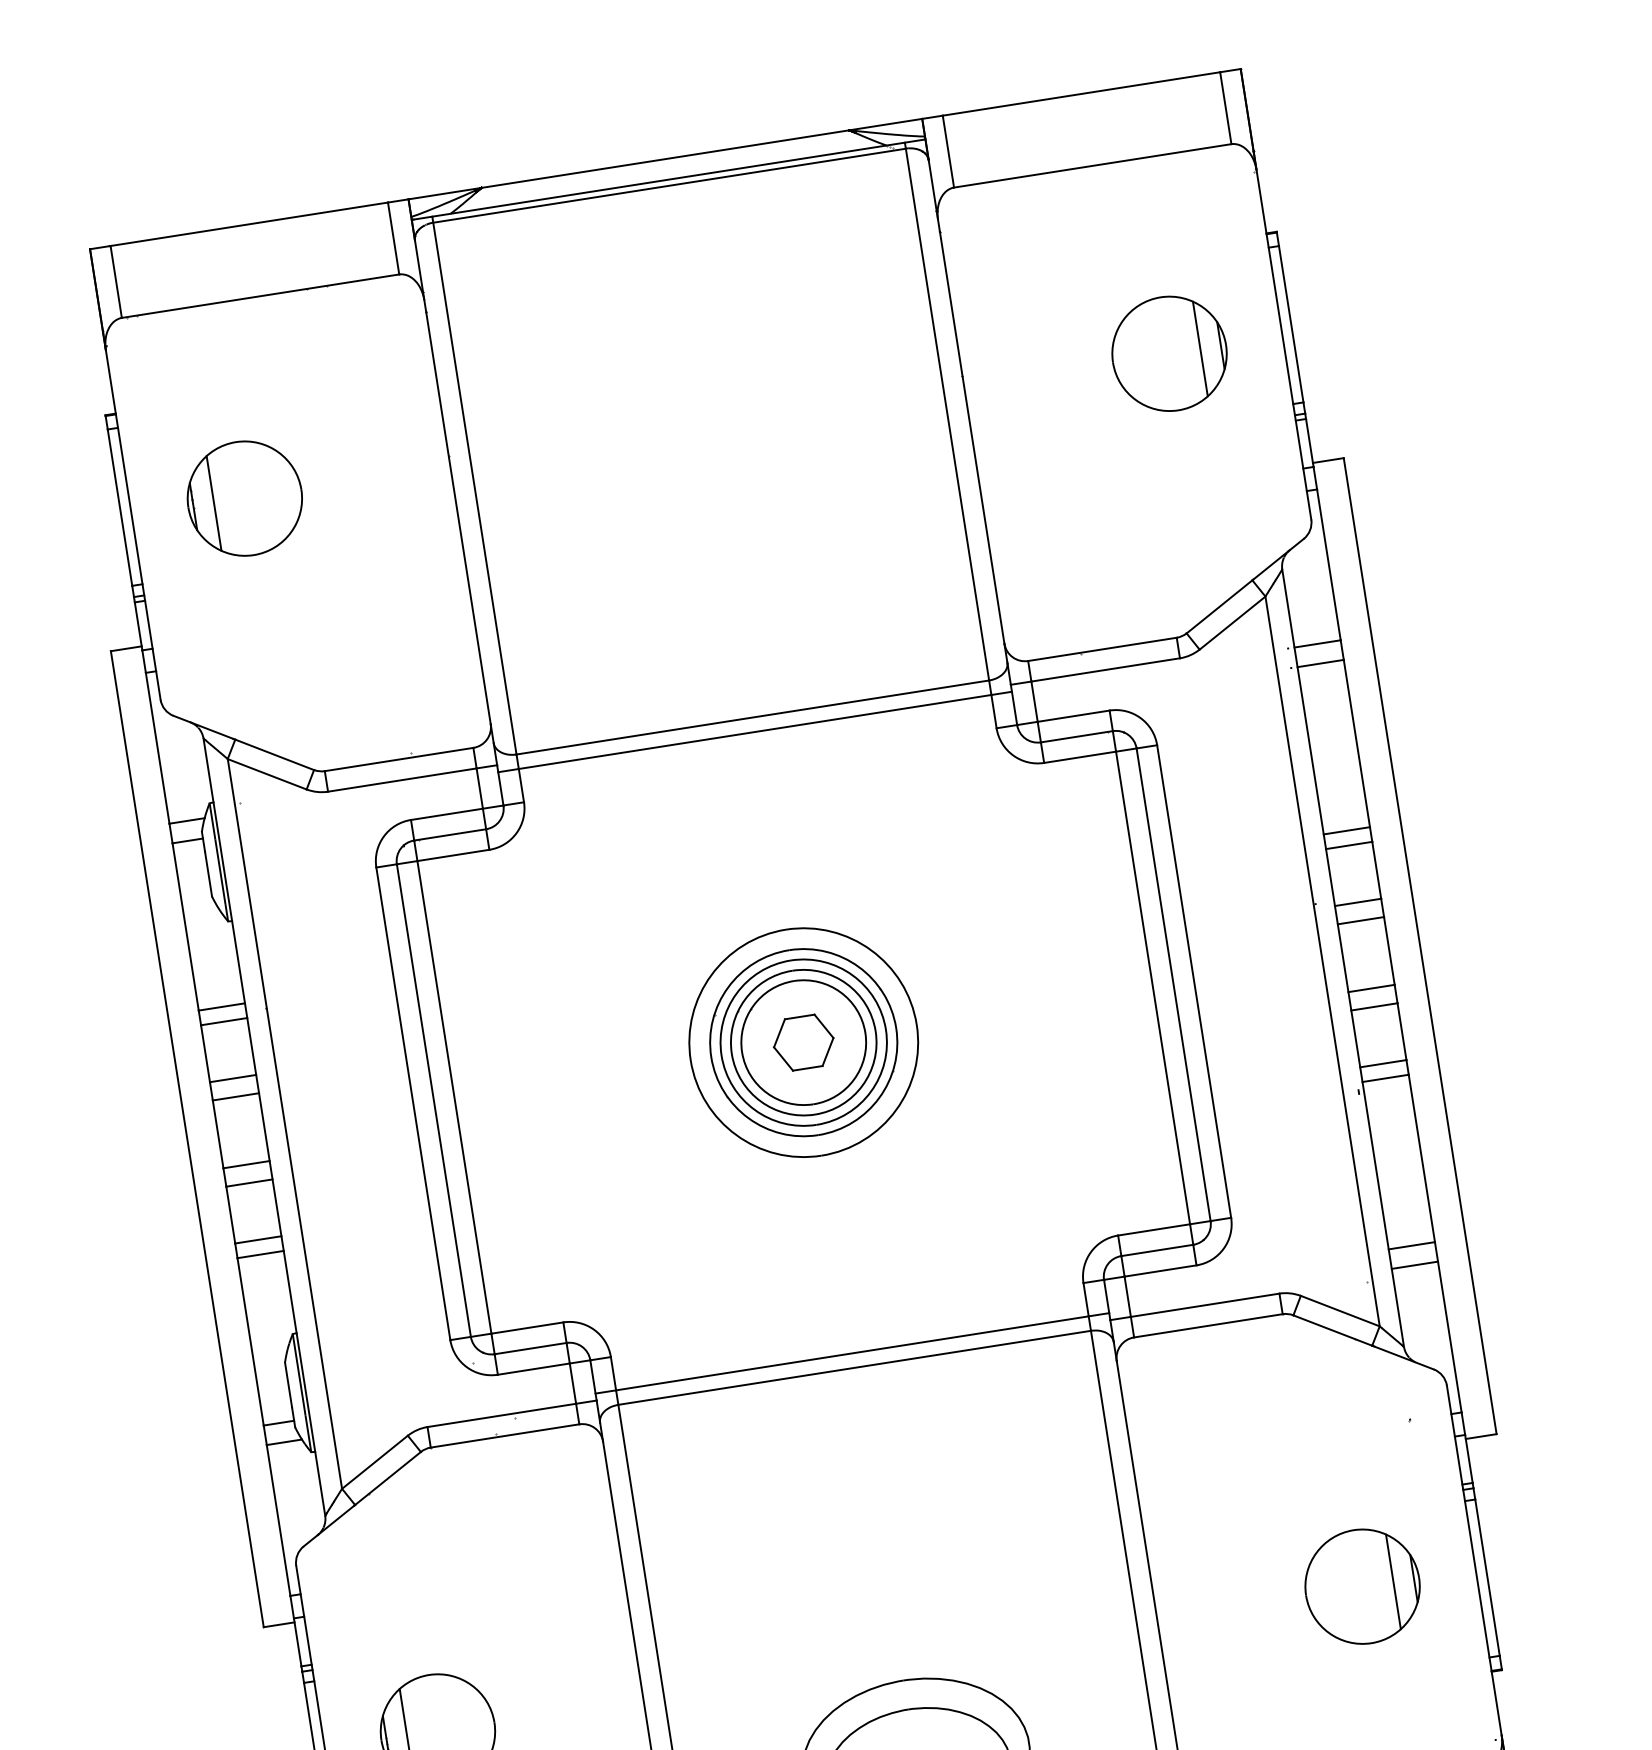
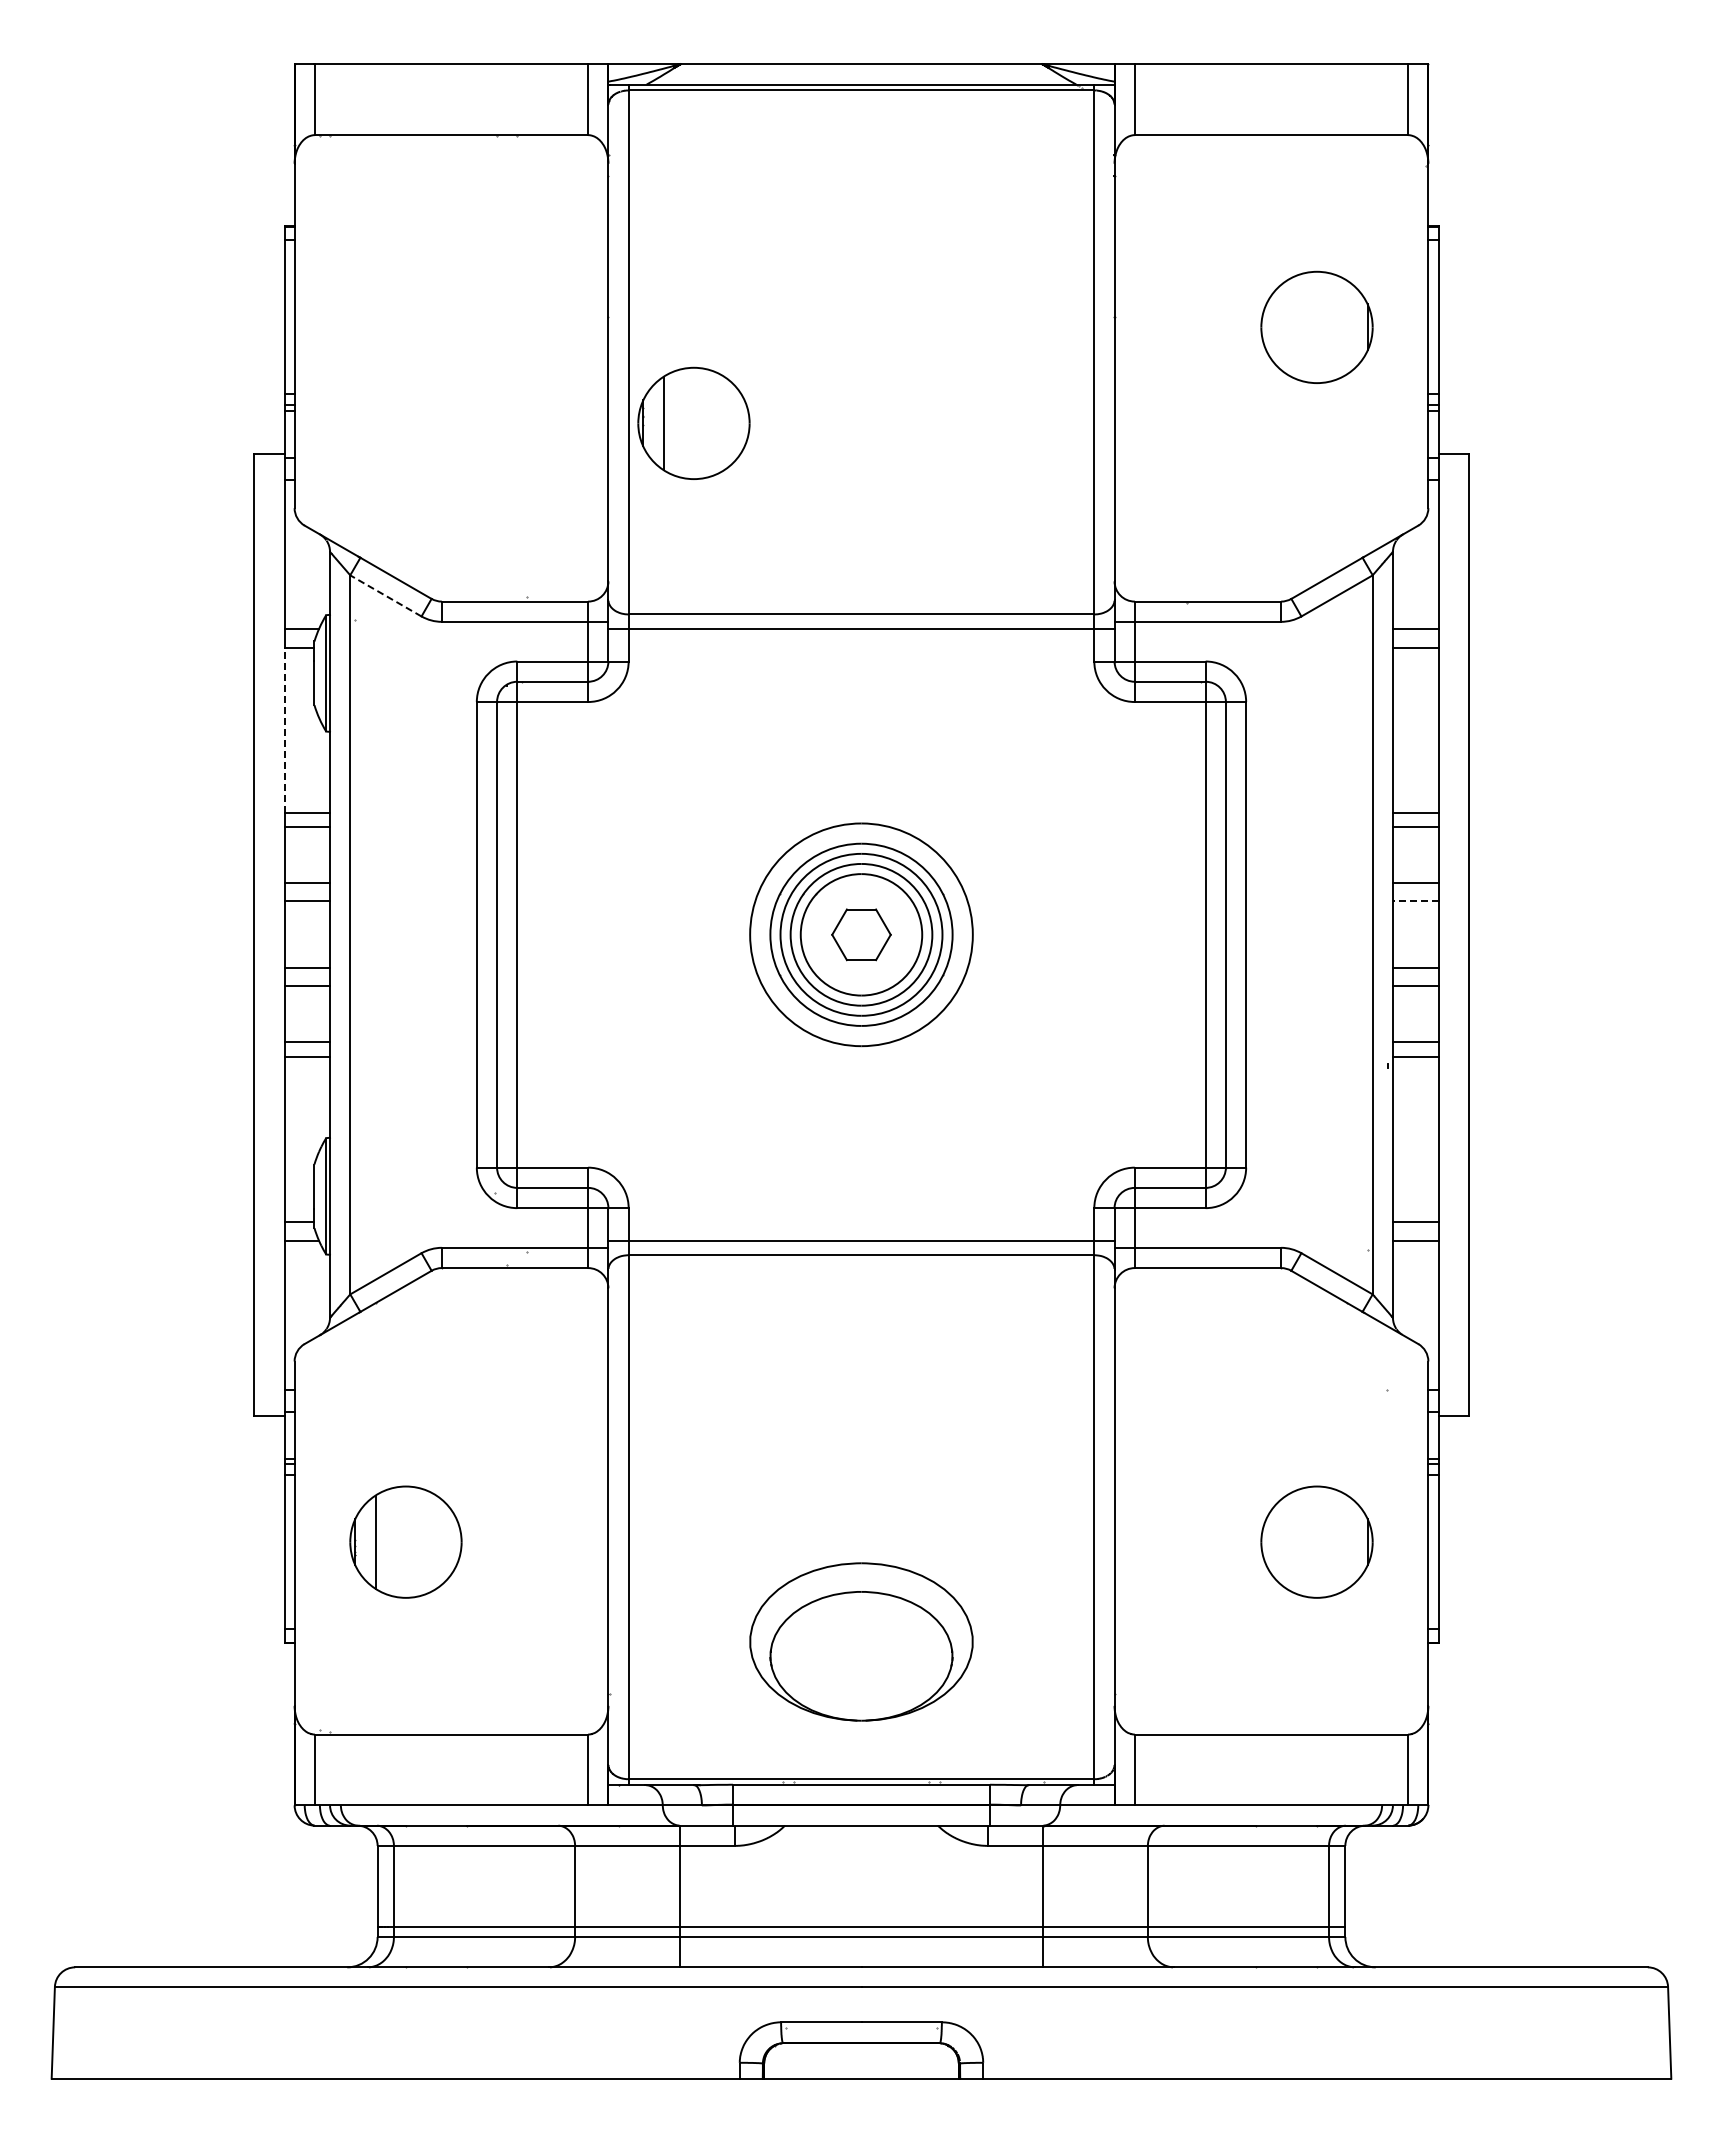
line: (1200, 349) -> (1347, 327), removed
part: (244, 497) -> (693, 422), moved
line: (266, 773) -> (385, 595), solid -> dashed
line: (1360, 920) -> (1415, 901), solid -> dashed
line: (185, 925) -> (284, 729), solid -> dashed
line: (1393, 1581) -> (1347, 1541), removed

